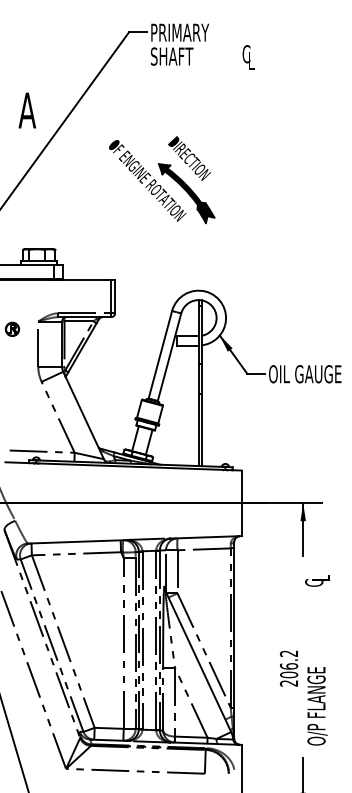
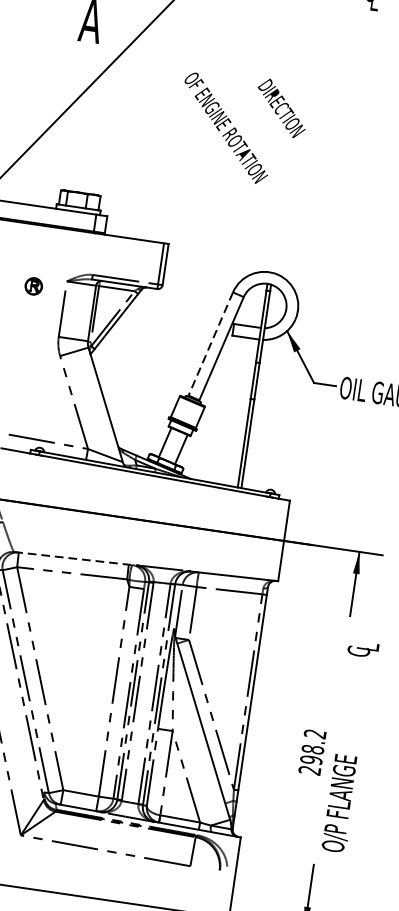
part: (186, 193) -> (271, 150), removed
line: (160, 355) -> (210, 344), solid -> dashed
line: (77, 541) -> (75, 558), solid -> dashed
text: (289, 670) -> (312, 754), 206.2 -> 298.2

